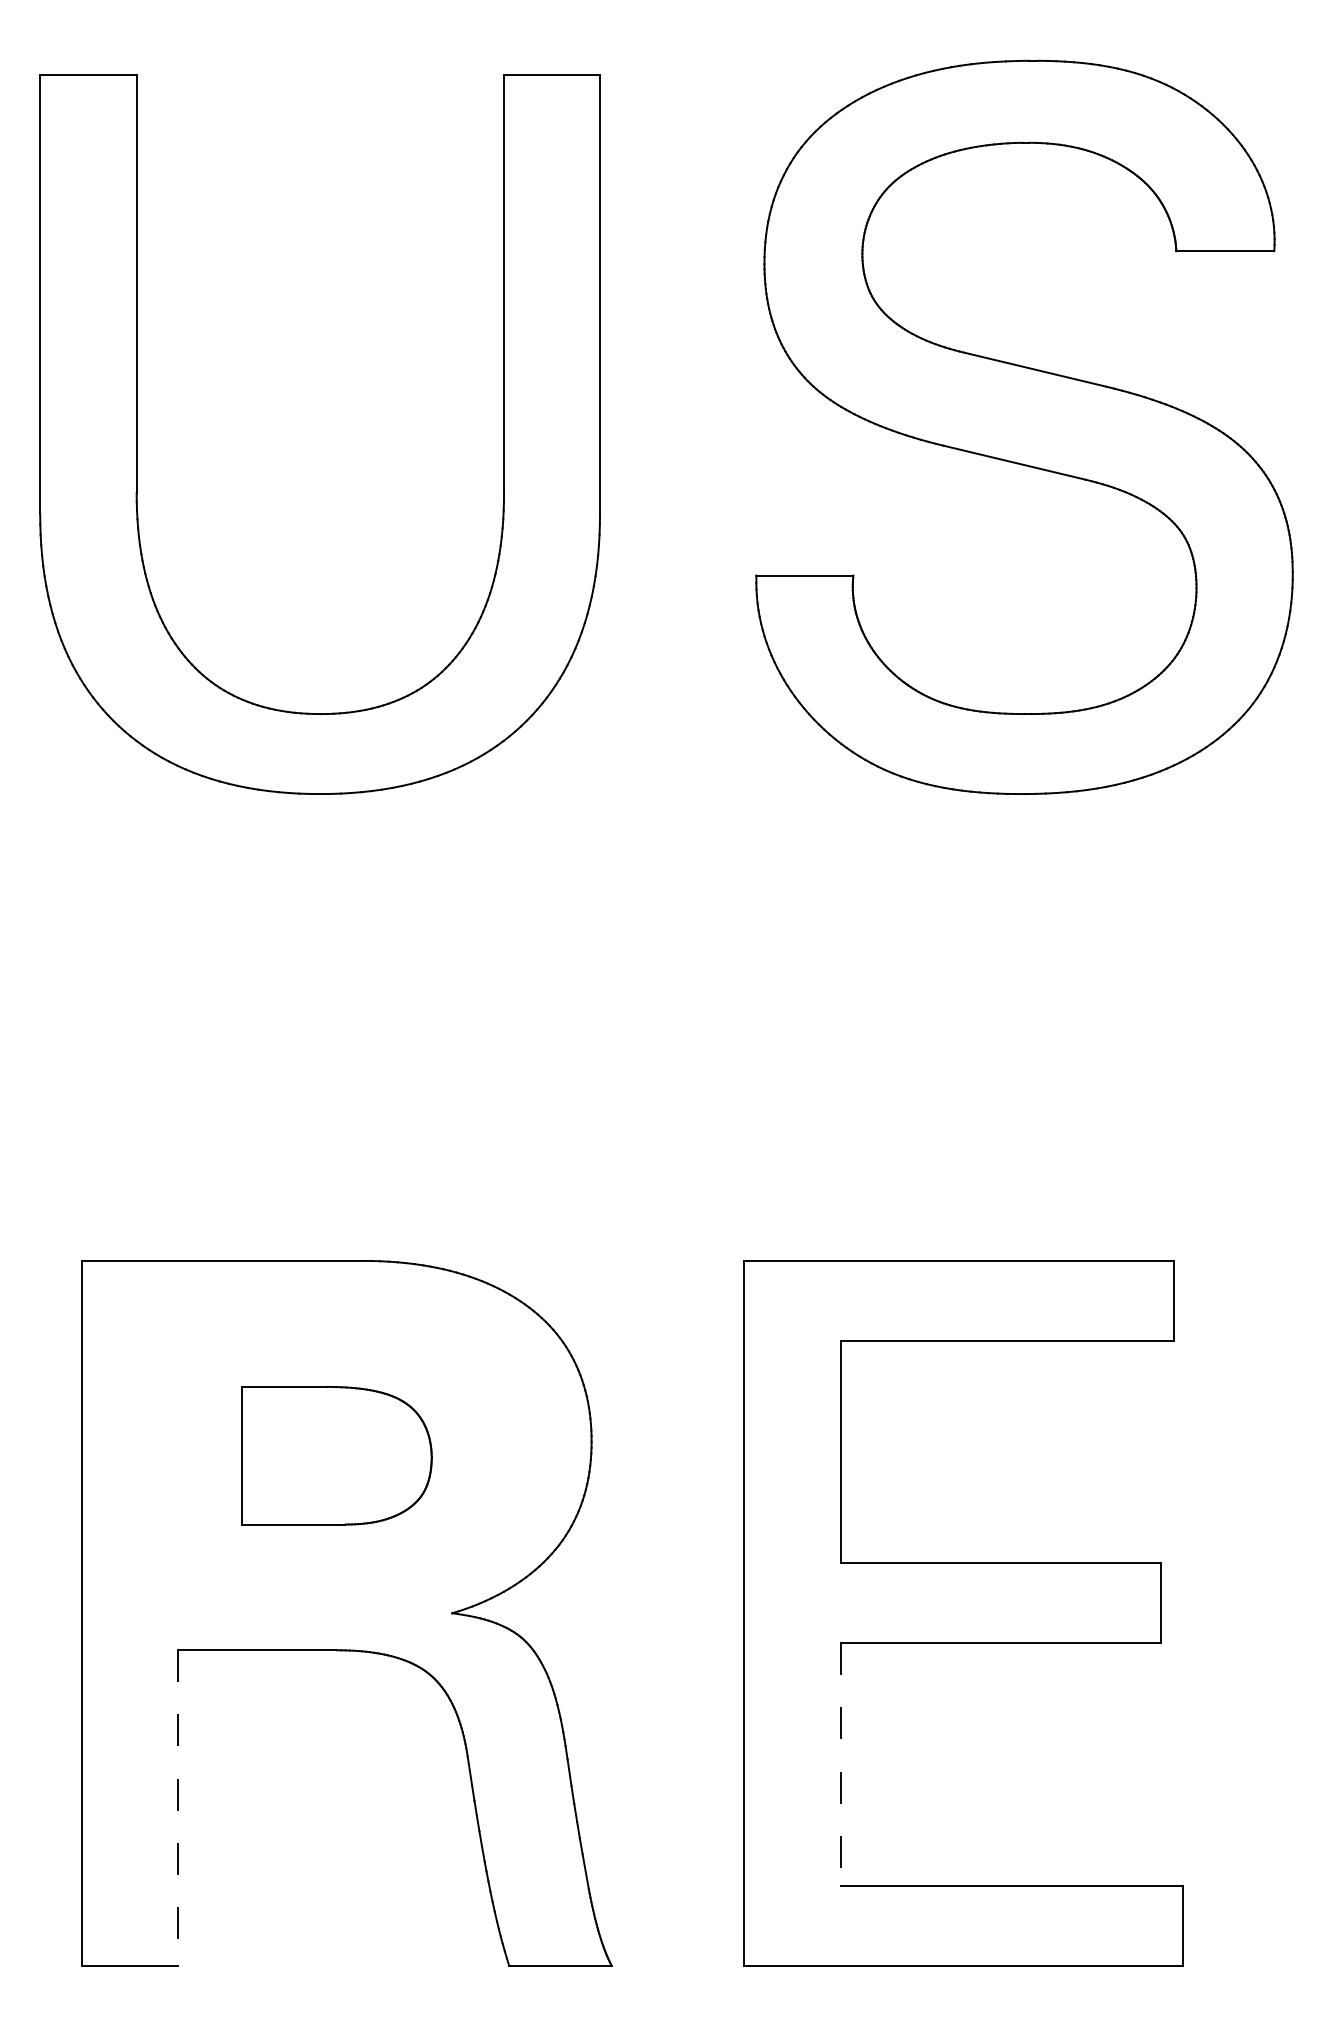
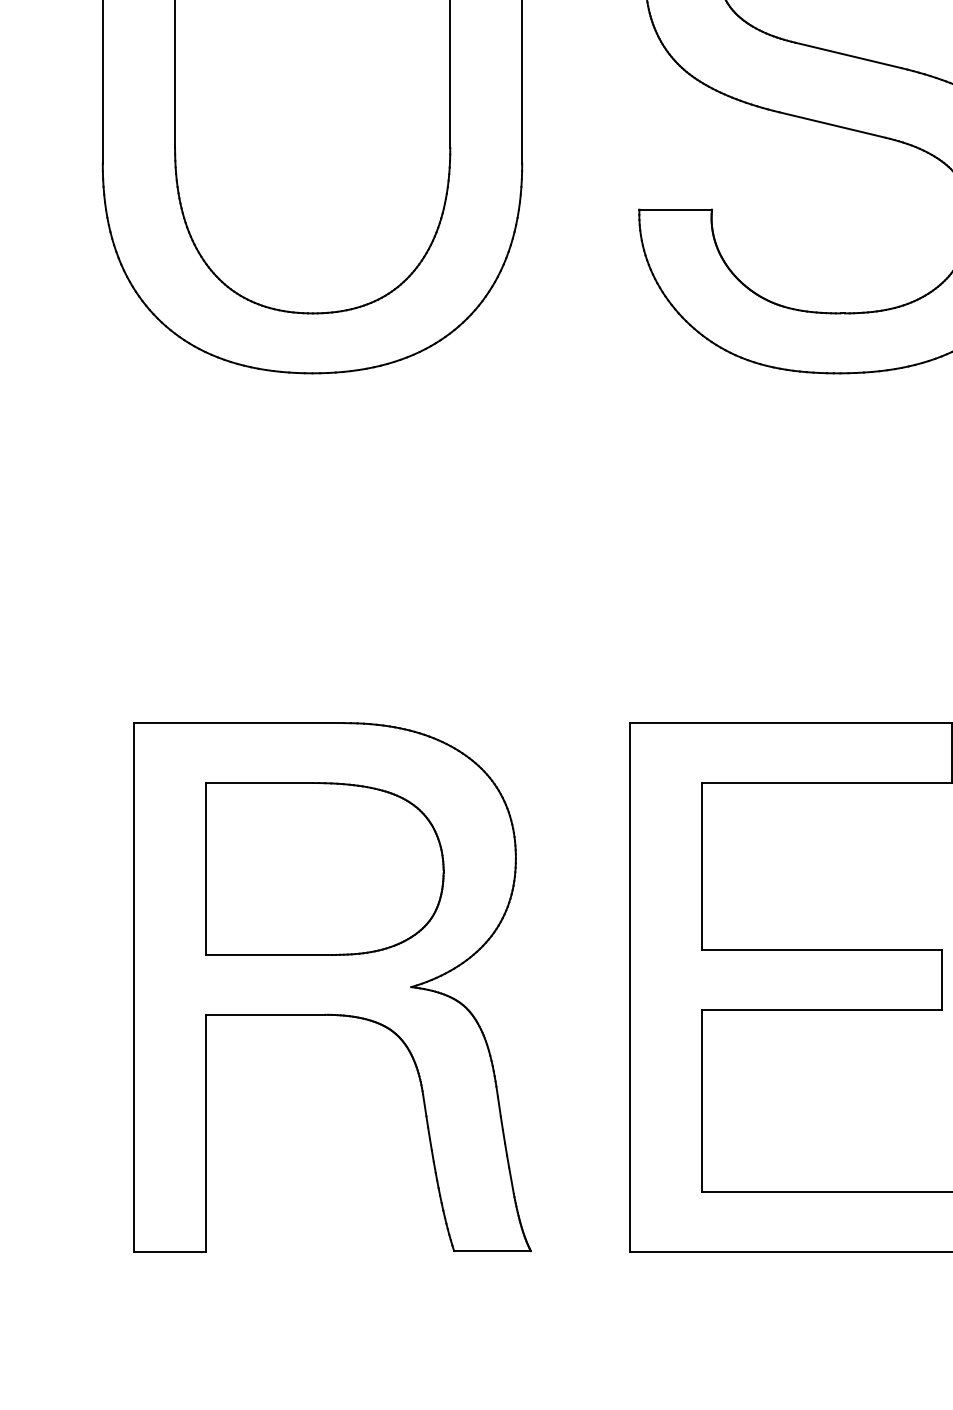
part: (336, 1455) -> (324, 868), size x1.67
line: (840, 1765) -> (702, 1101), dashed -> solid
line: (178, 1808) -> (206, 1133), dashed -> solid

